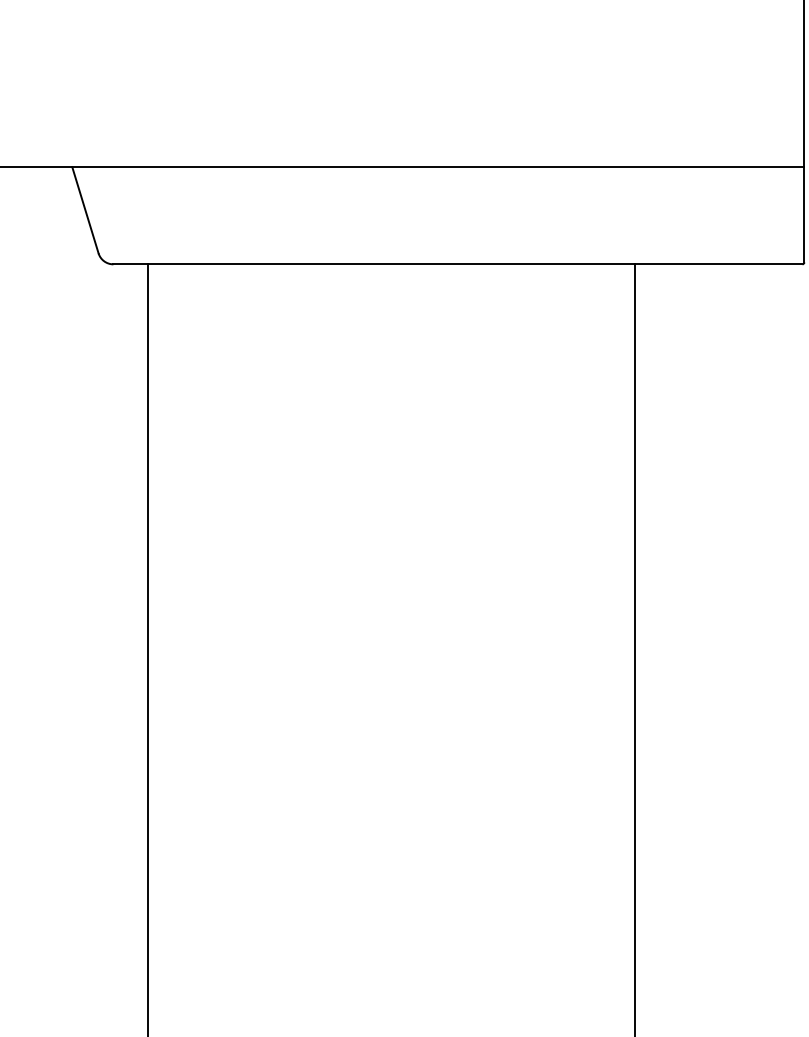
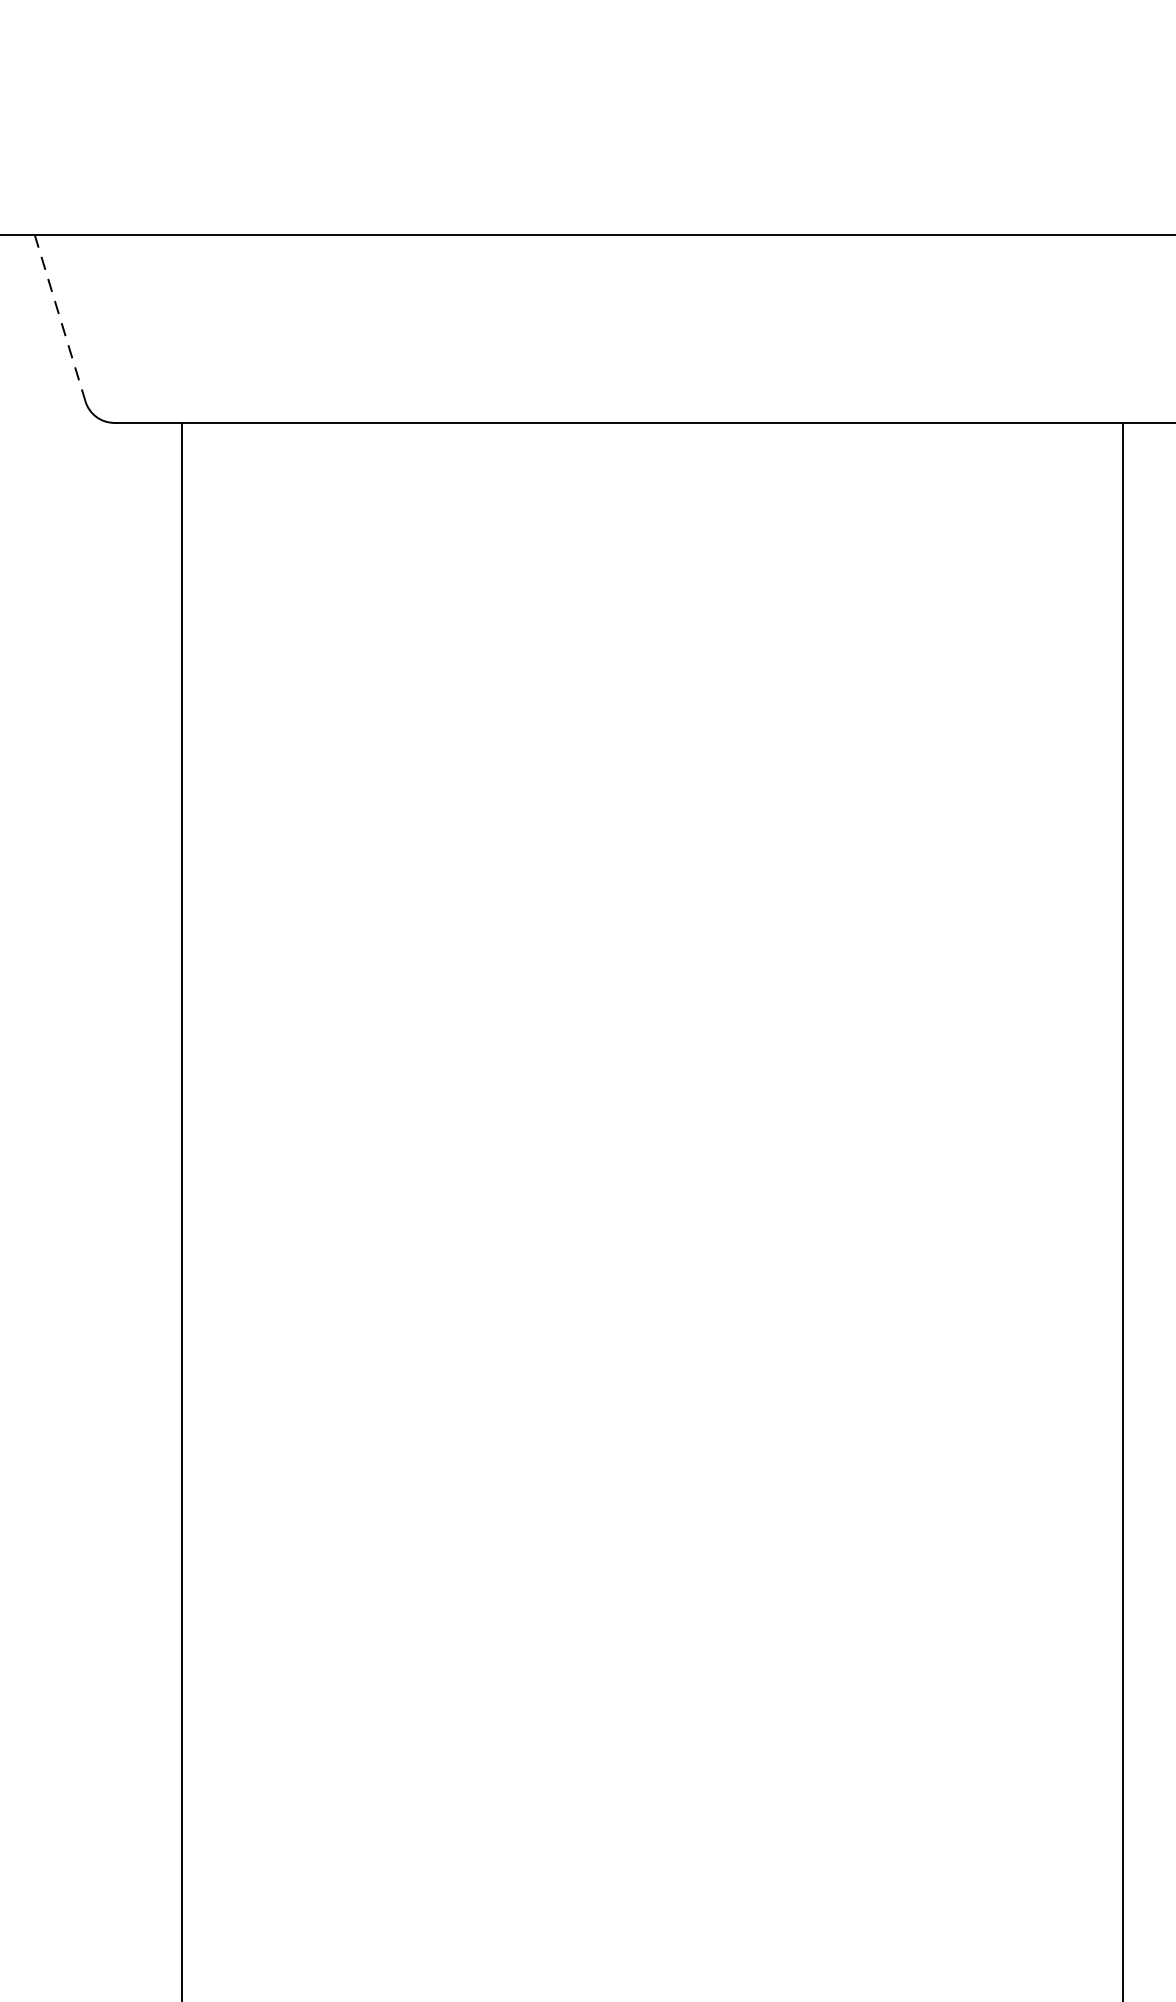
line: (85, 210) -> (60, 318), solid -> dashed

